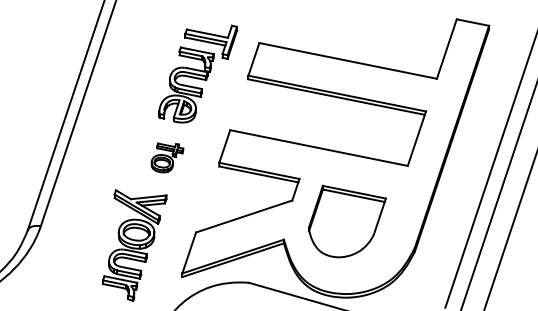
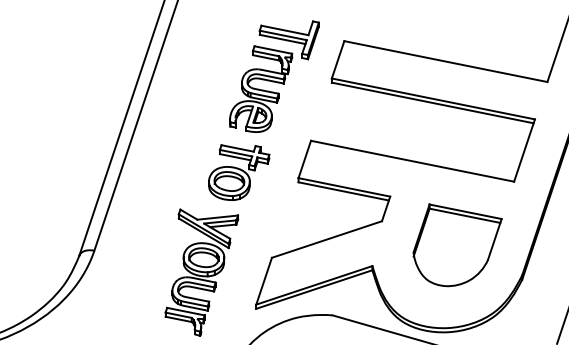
part: (167, 157) -> (239, 172), size x1.67
part: (347, 221) -> (457, 245), moved

